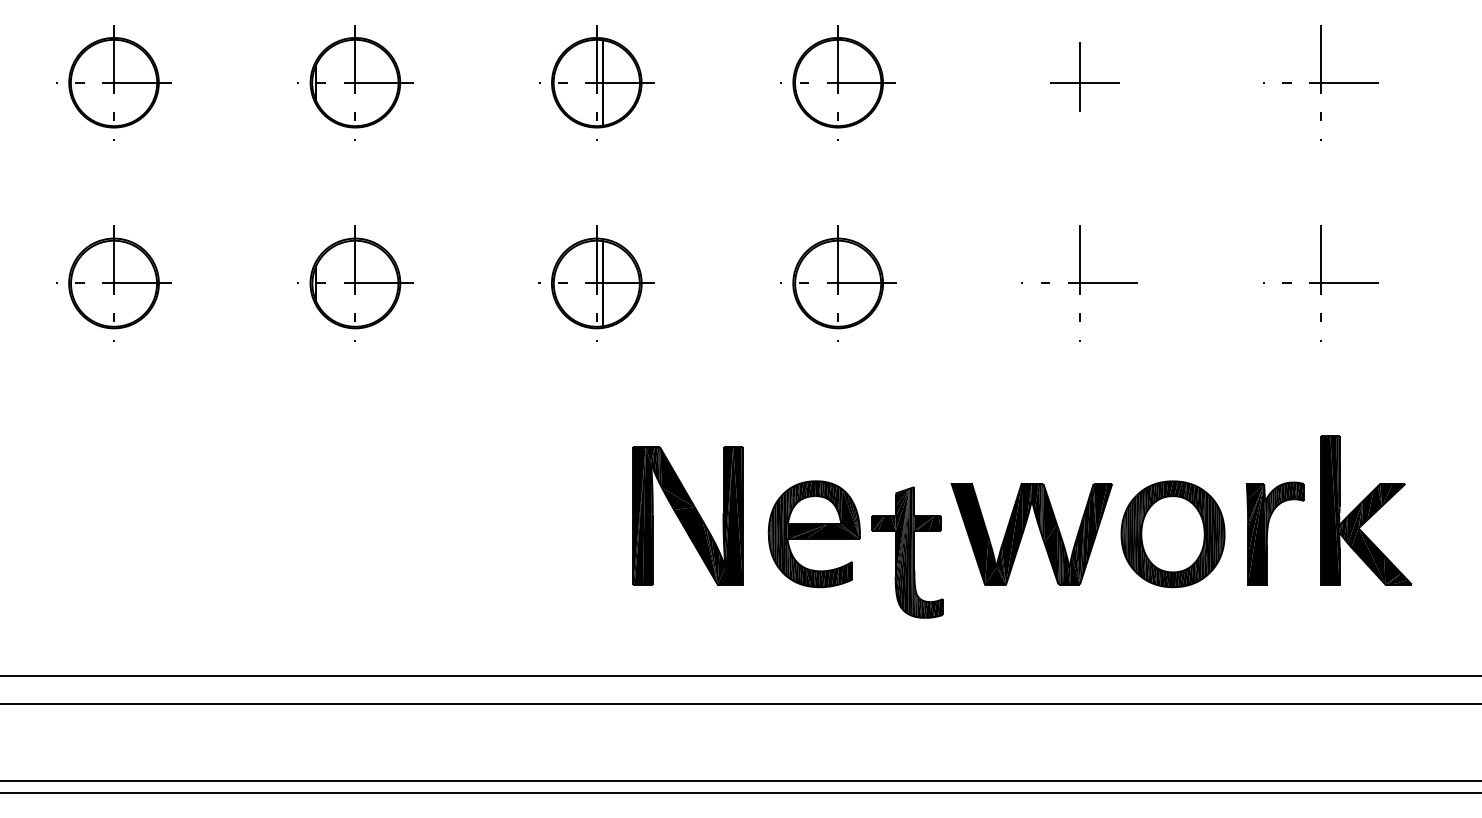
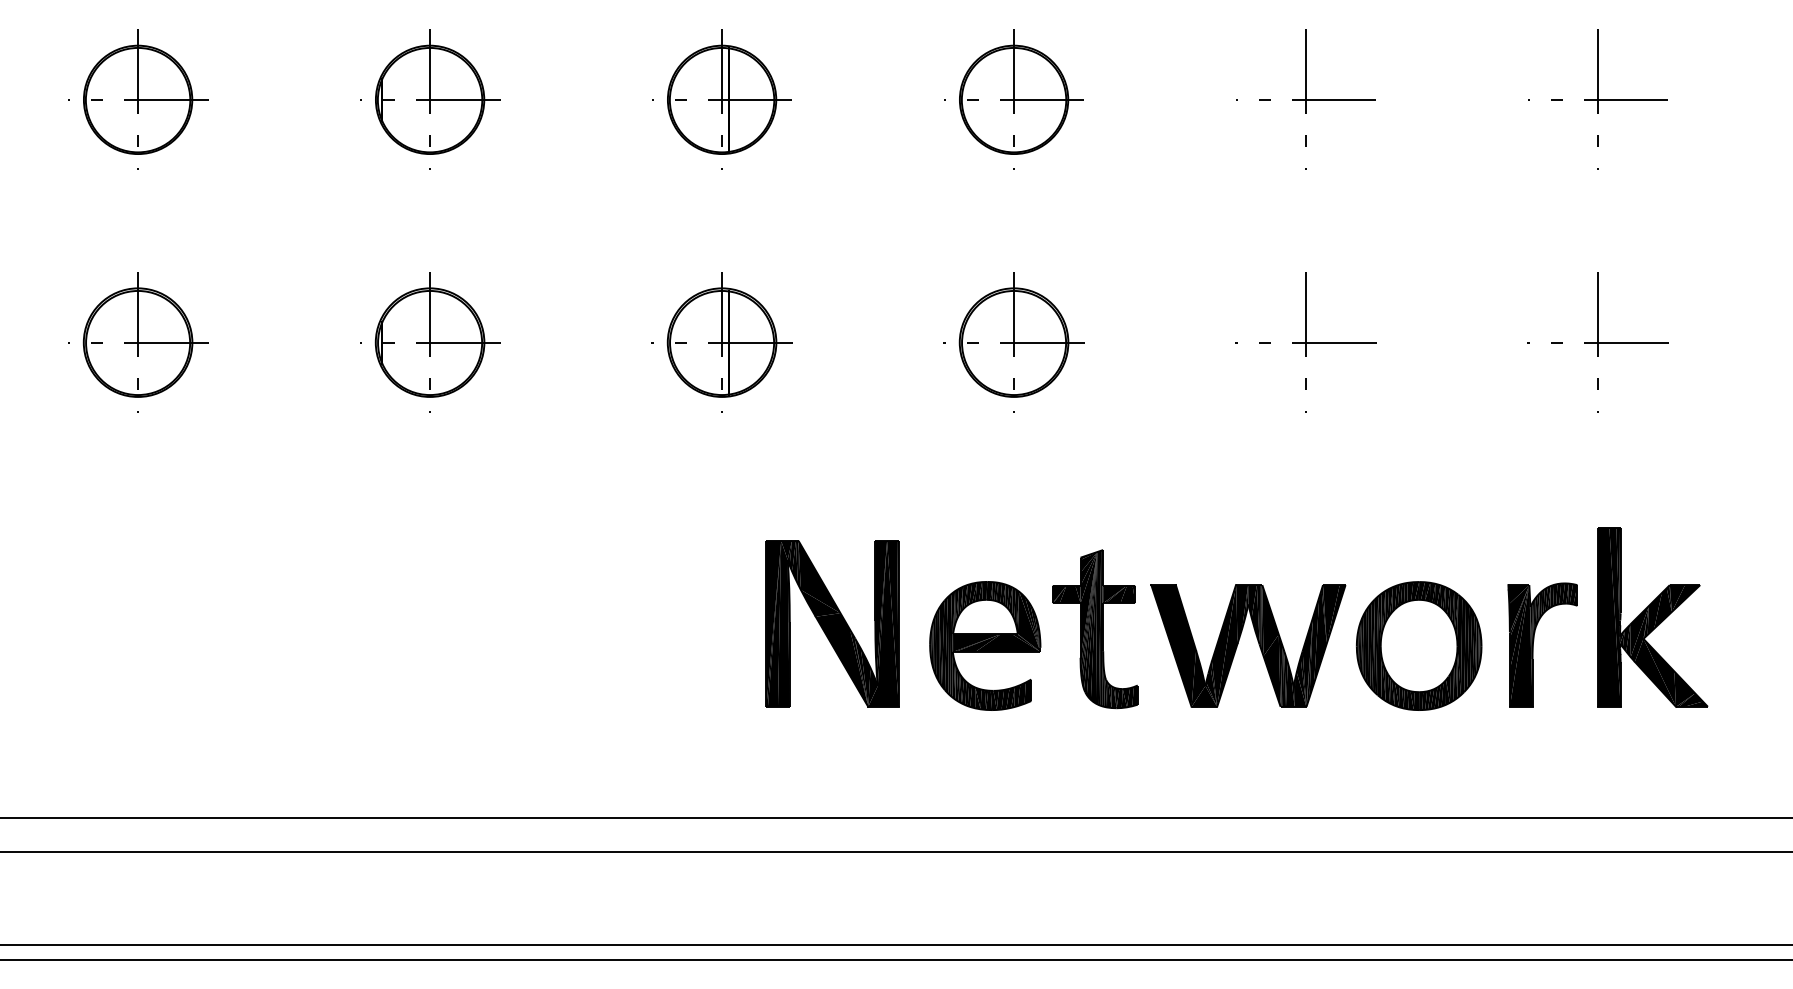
part: (1079, 82) -> (1305, 99), size x1.43
part: (907, 552) -> (1095, 629), moved

